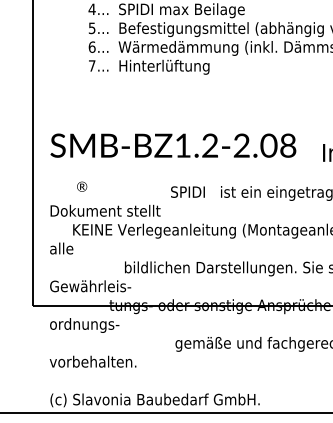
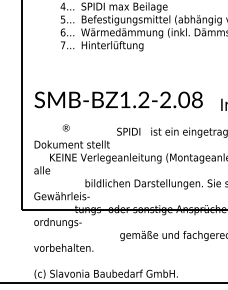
text: (81, 185) -> (65, 127), moved

